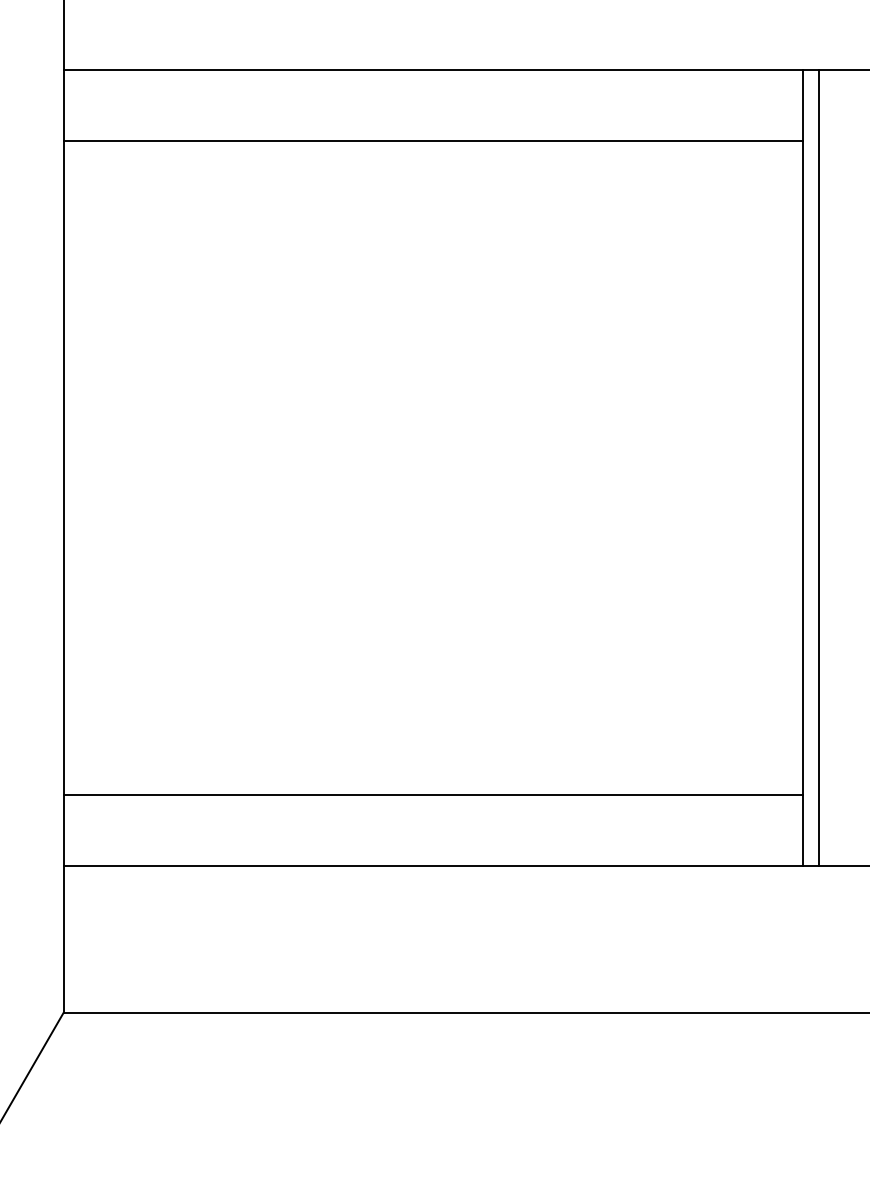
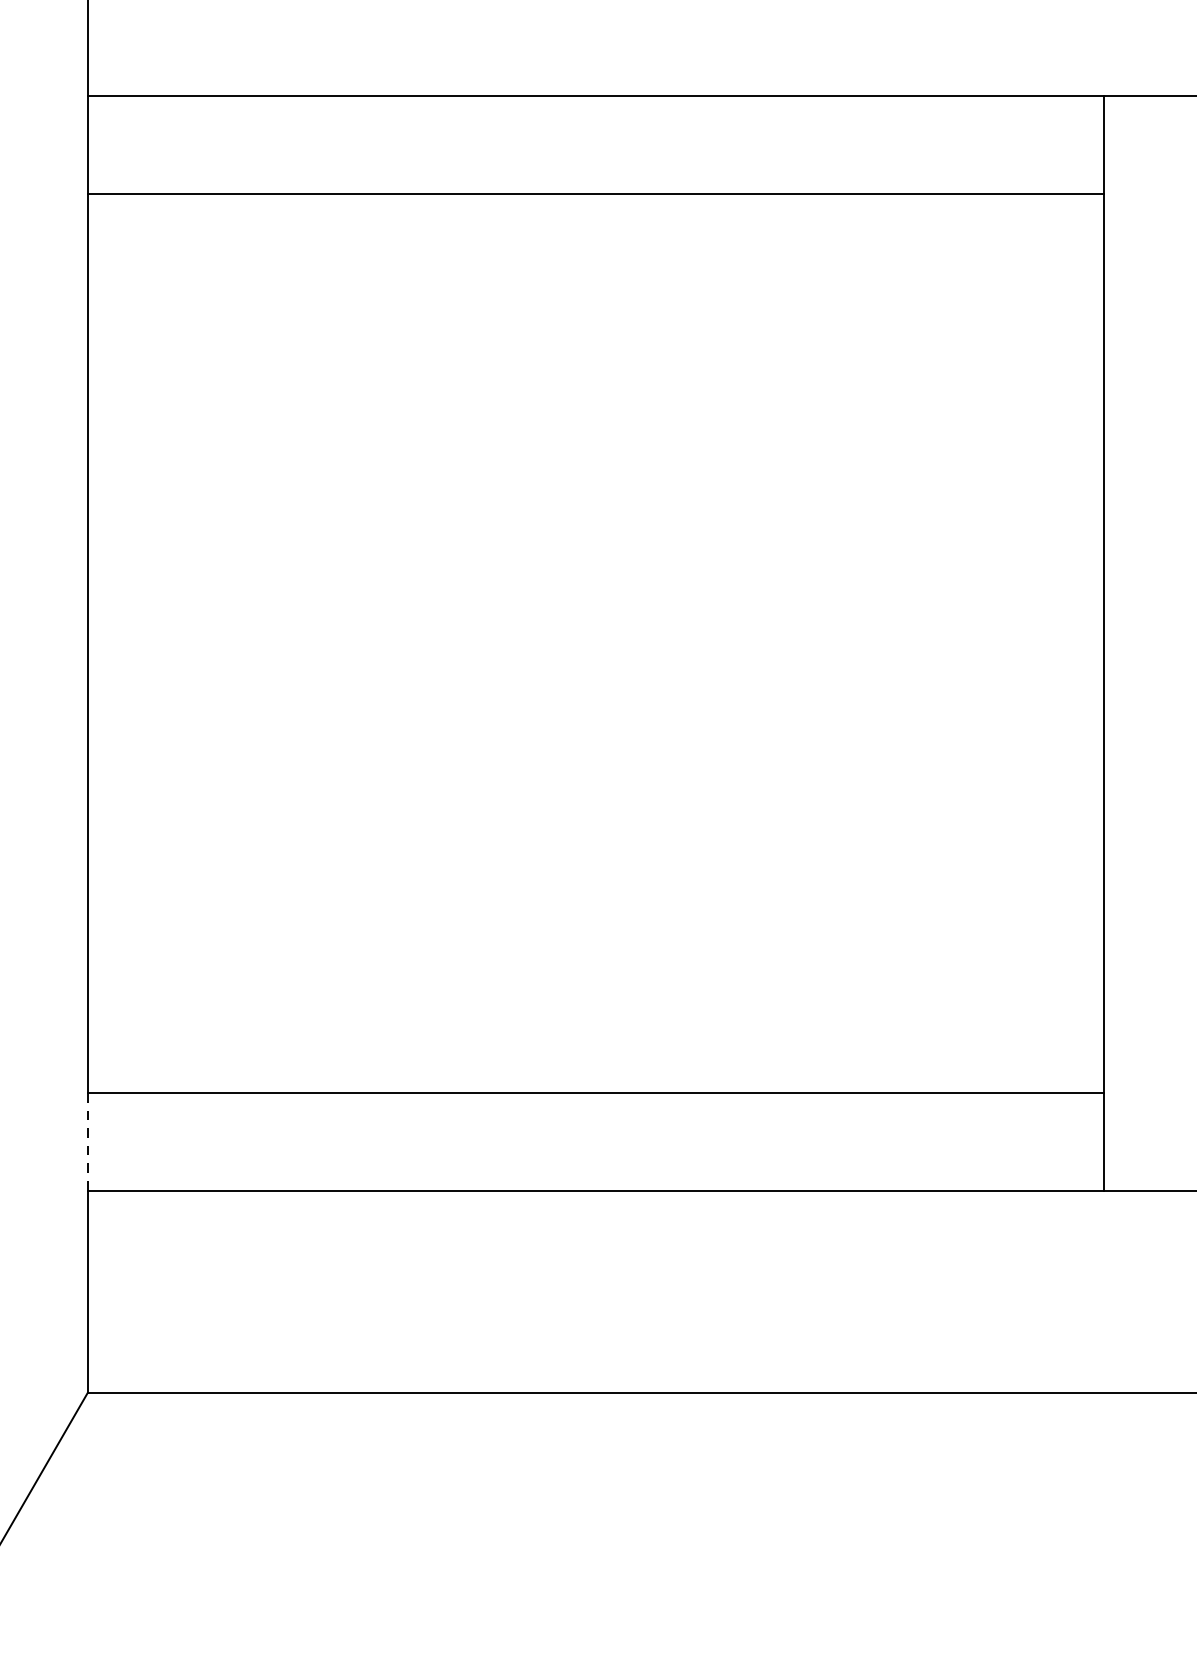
line: (818, 467) -> (1126, 642), removed
line: (63, 830) -> (87, 1142), solid -> dashed

